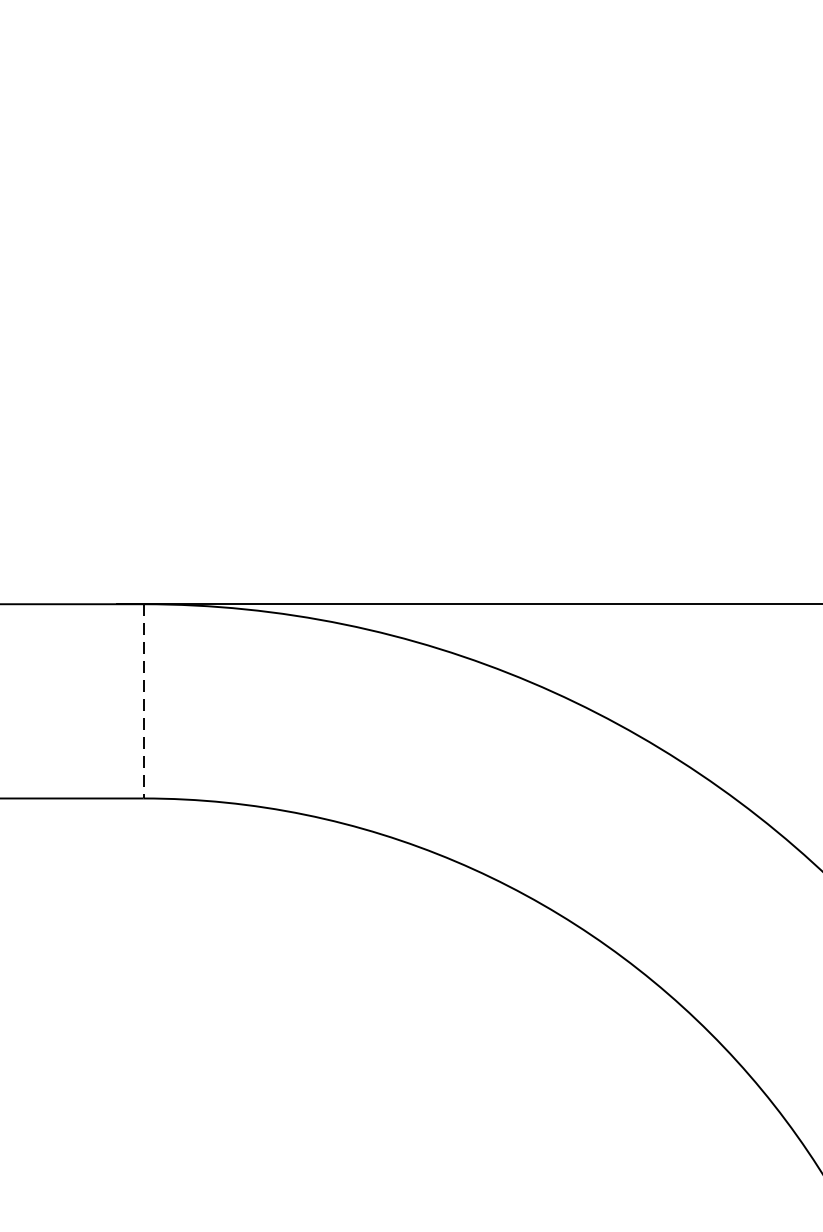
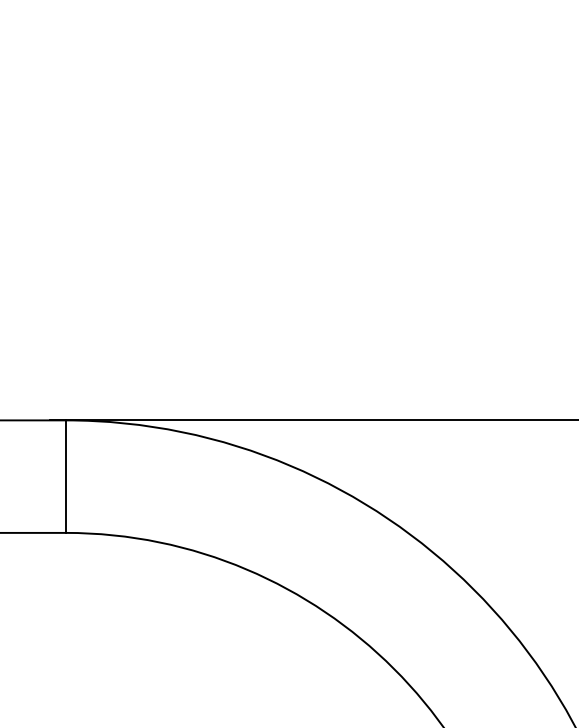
line: (143, 702) -> (65, 477), dashed -> solid

